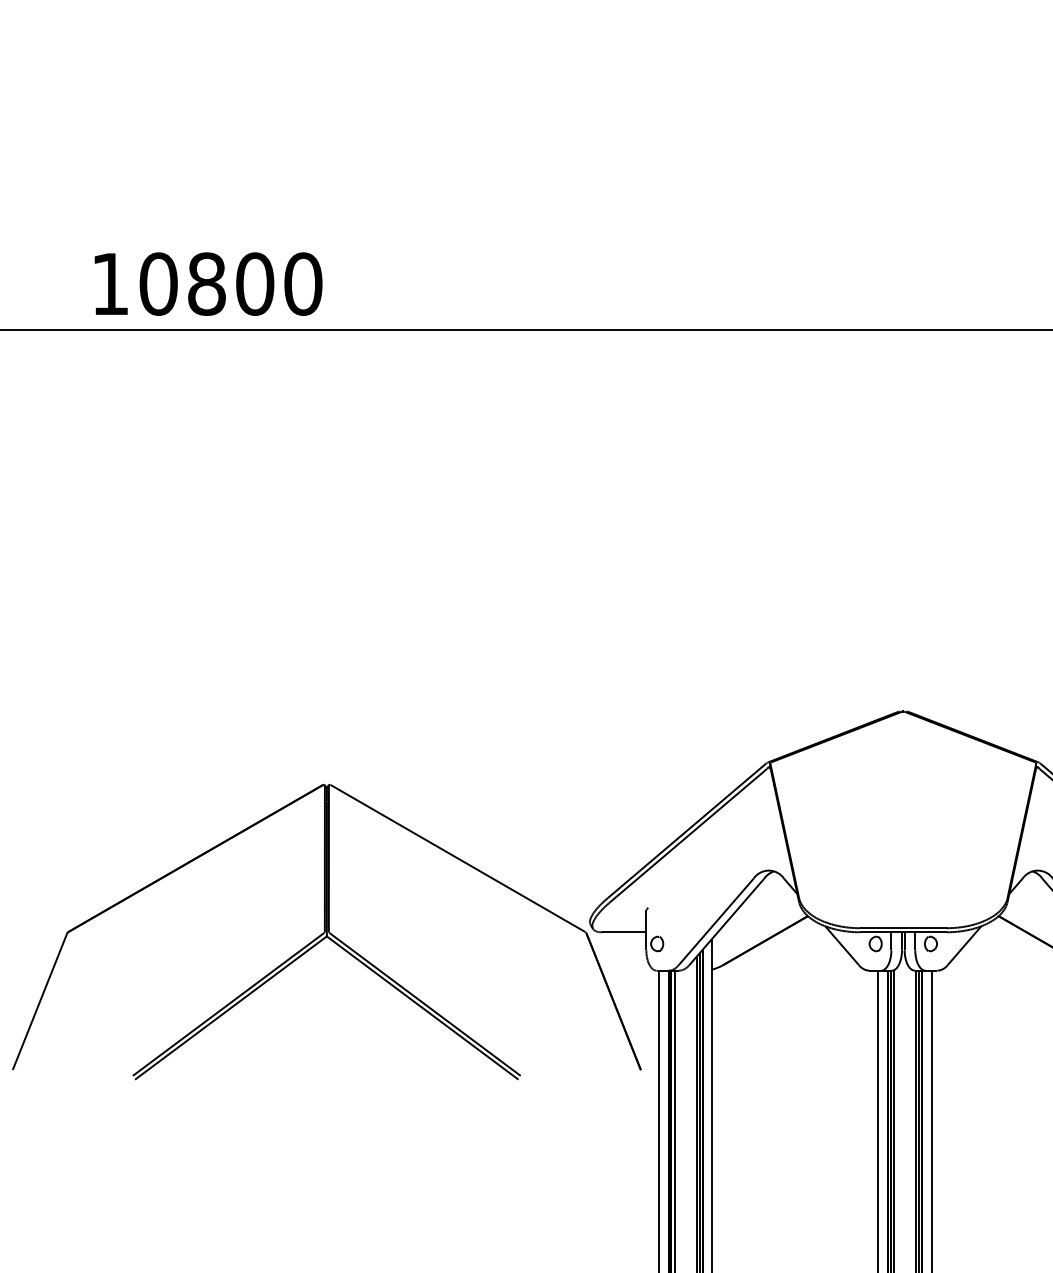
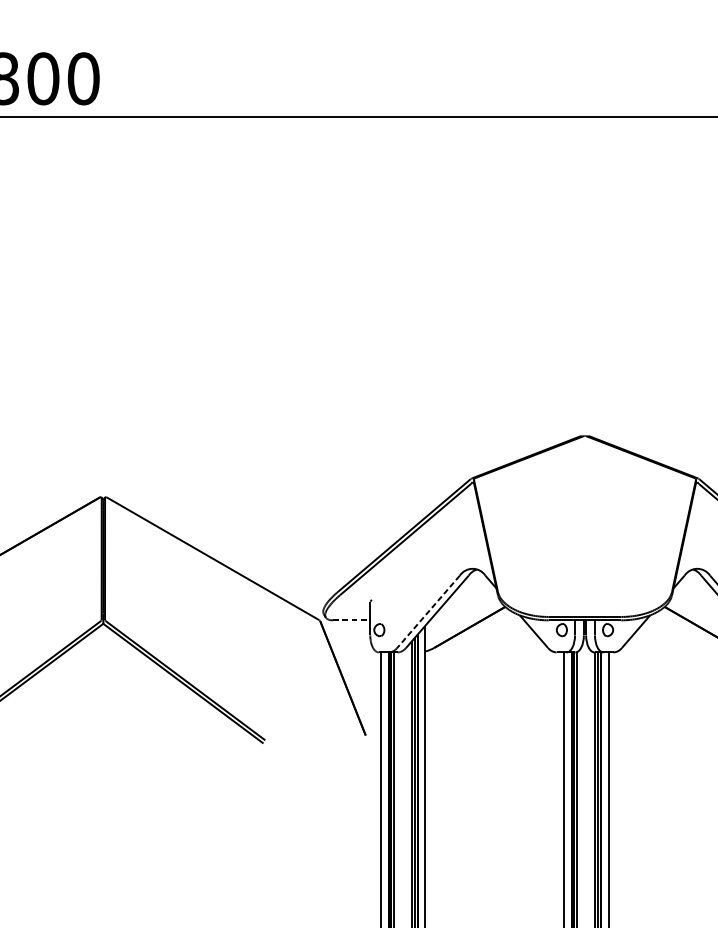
line: (715, 922) -> (428, 612), solid -> dashed
line: (623, 932) -> (351, 620), solid -> dashed

